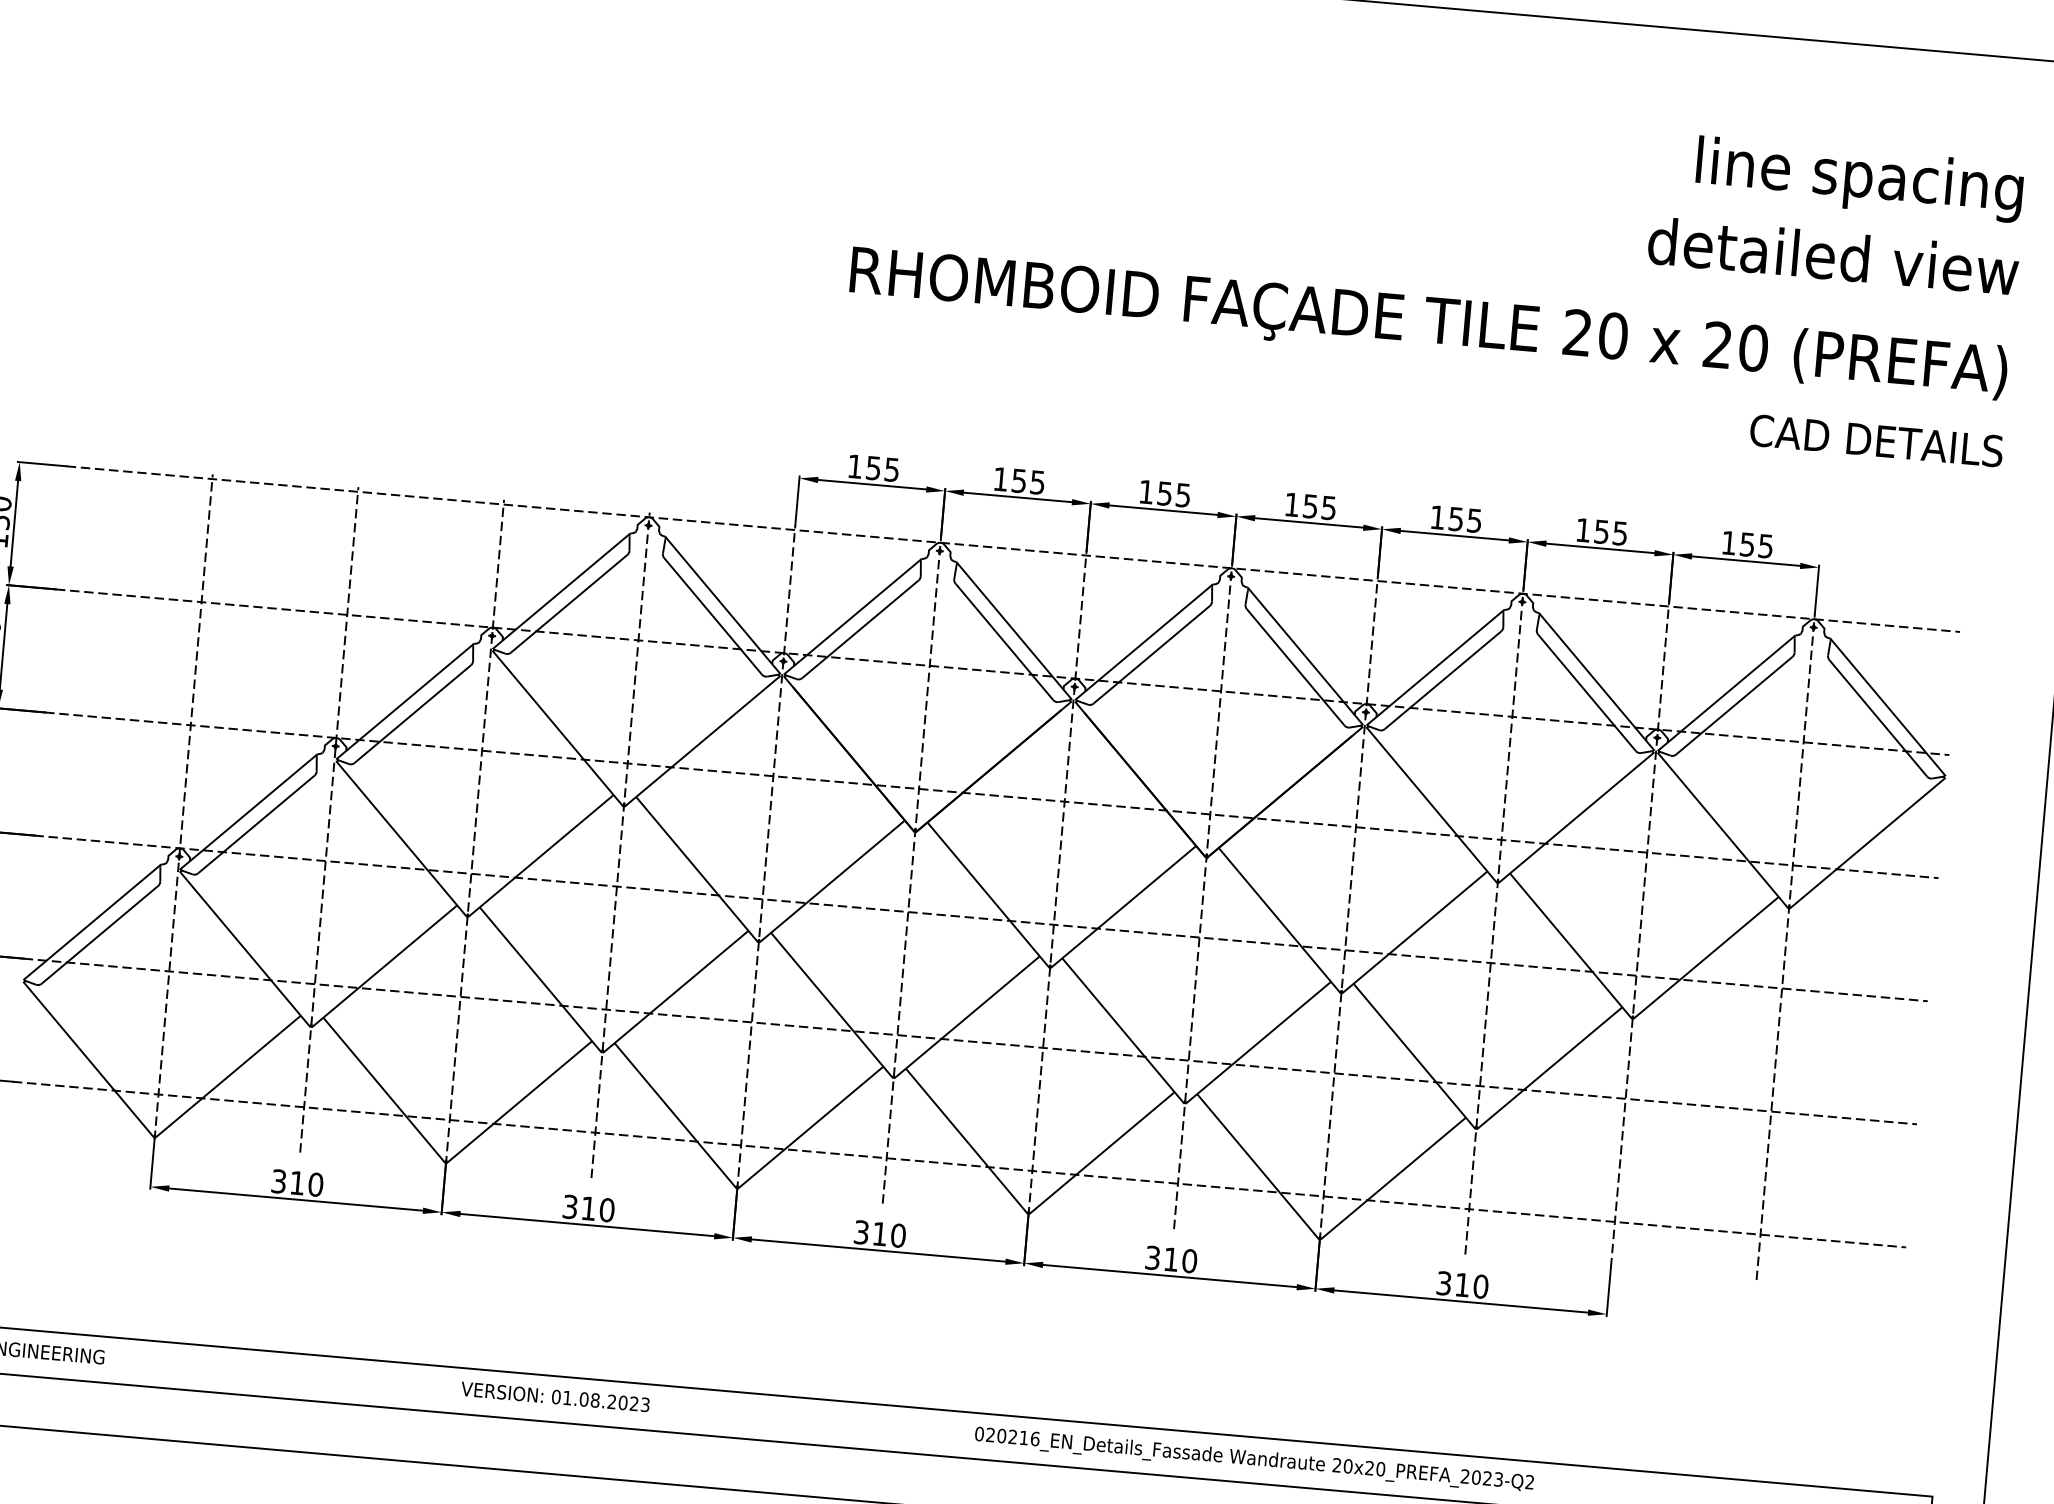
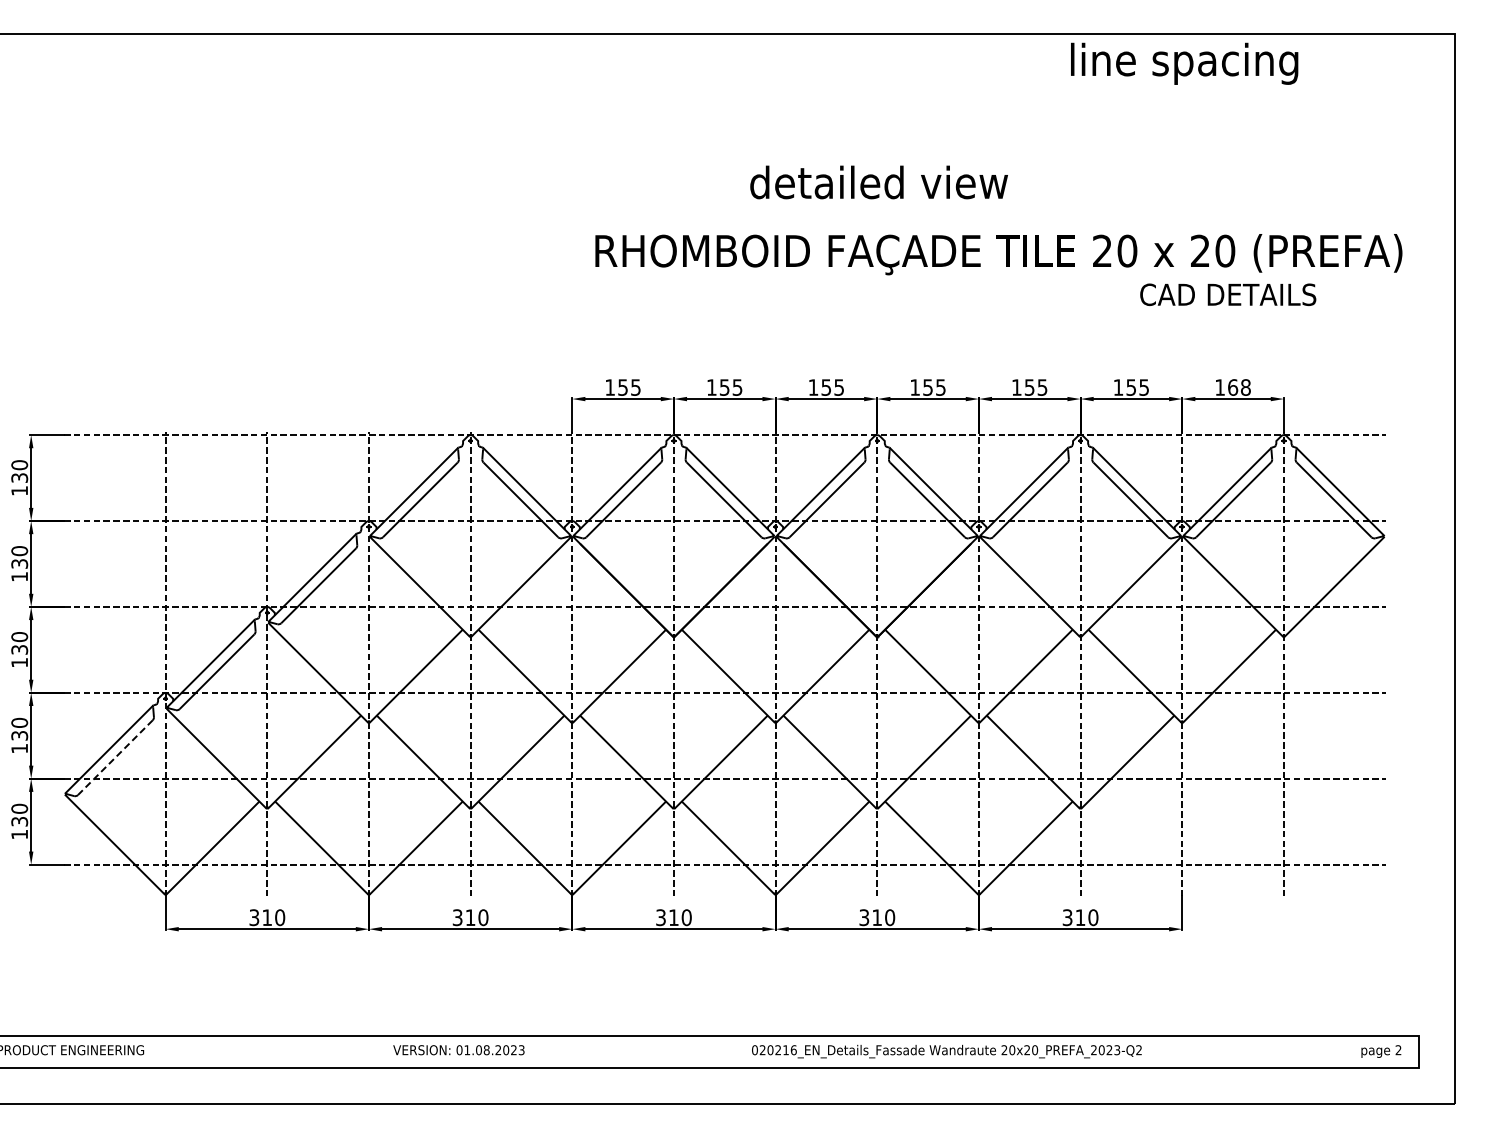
text: (1859, 179) -> (1184, 63), moved
text: (1832, 256) -> (878, 182), moved
text: (1877, 440) -> (1228, 294), moved
text: (1756, 545) -> (1239, 387), 155 -> 168
line: (100, 934) -> (115, 757), solid -> dashed

